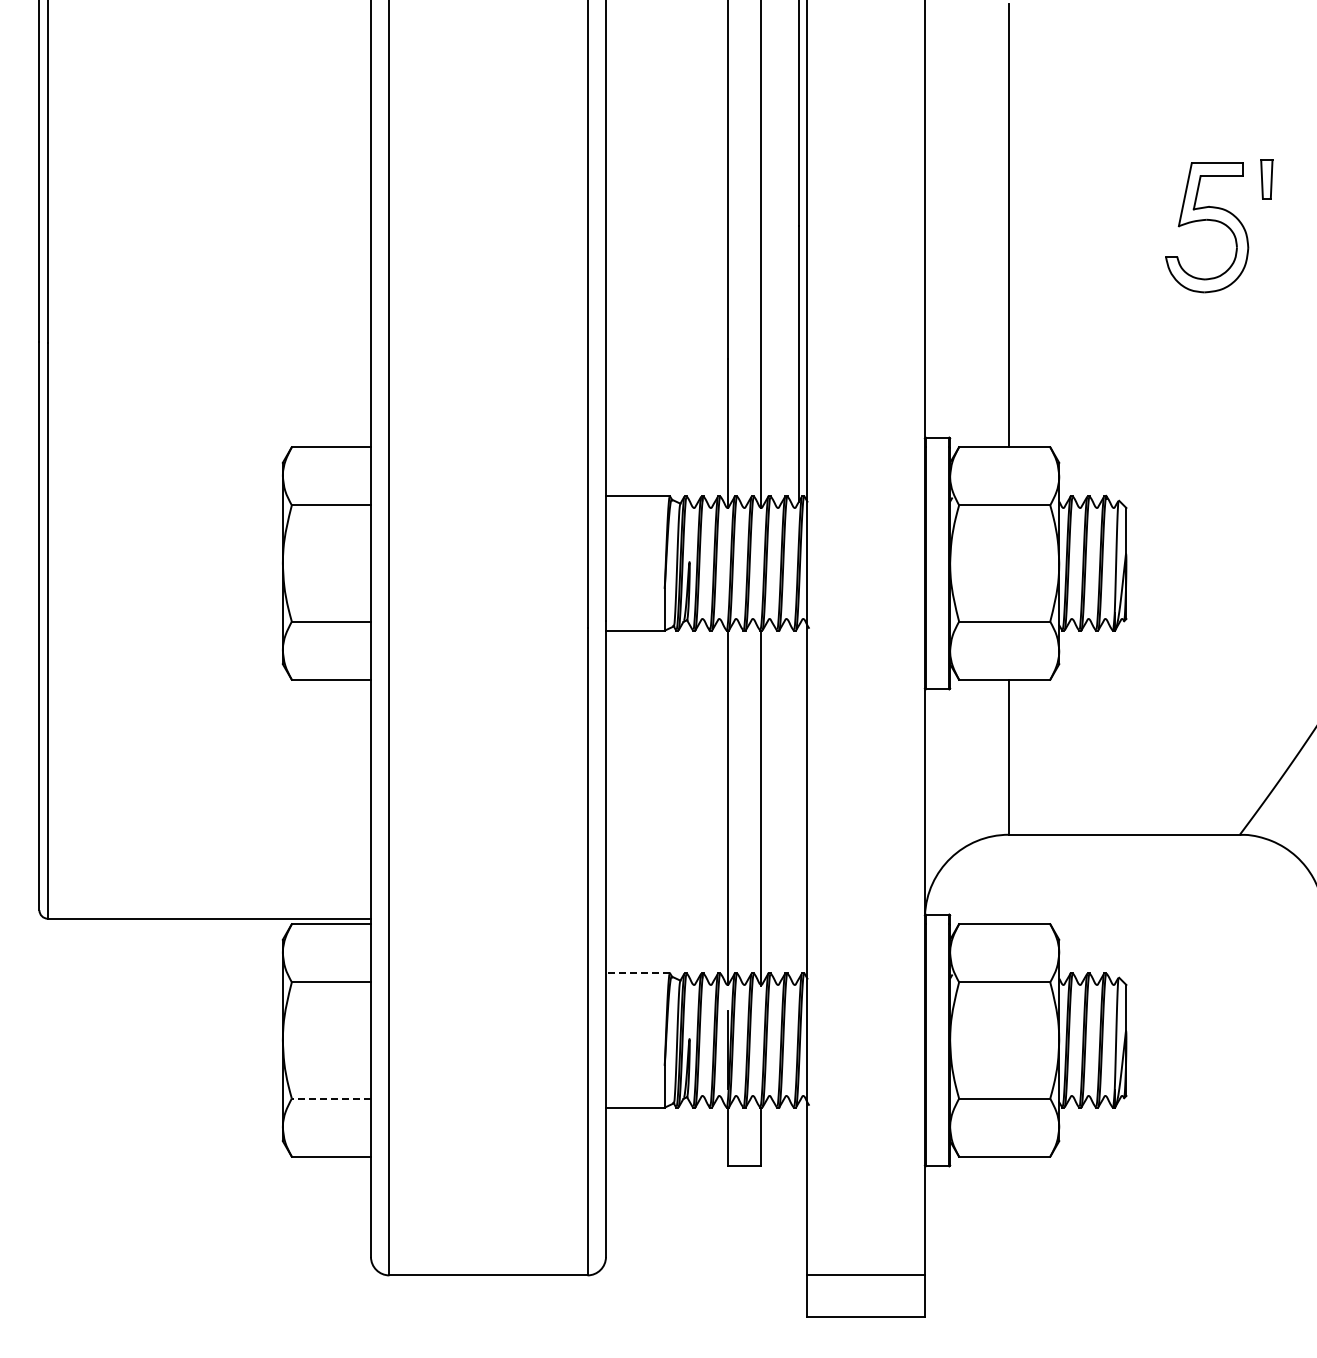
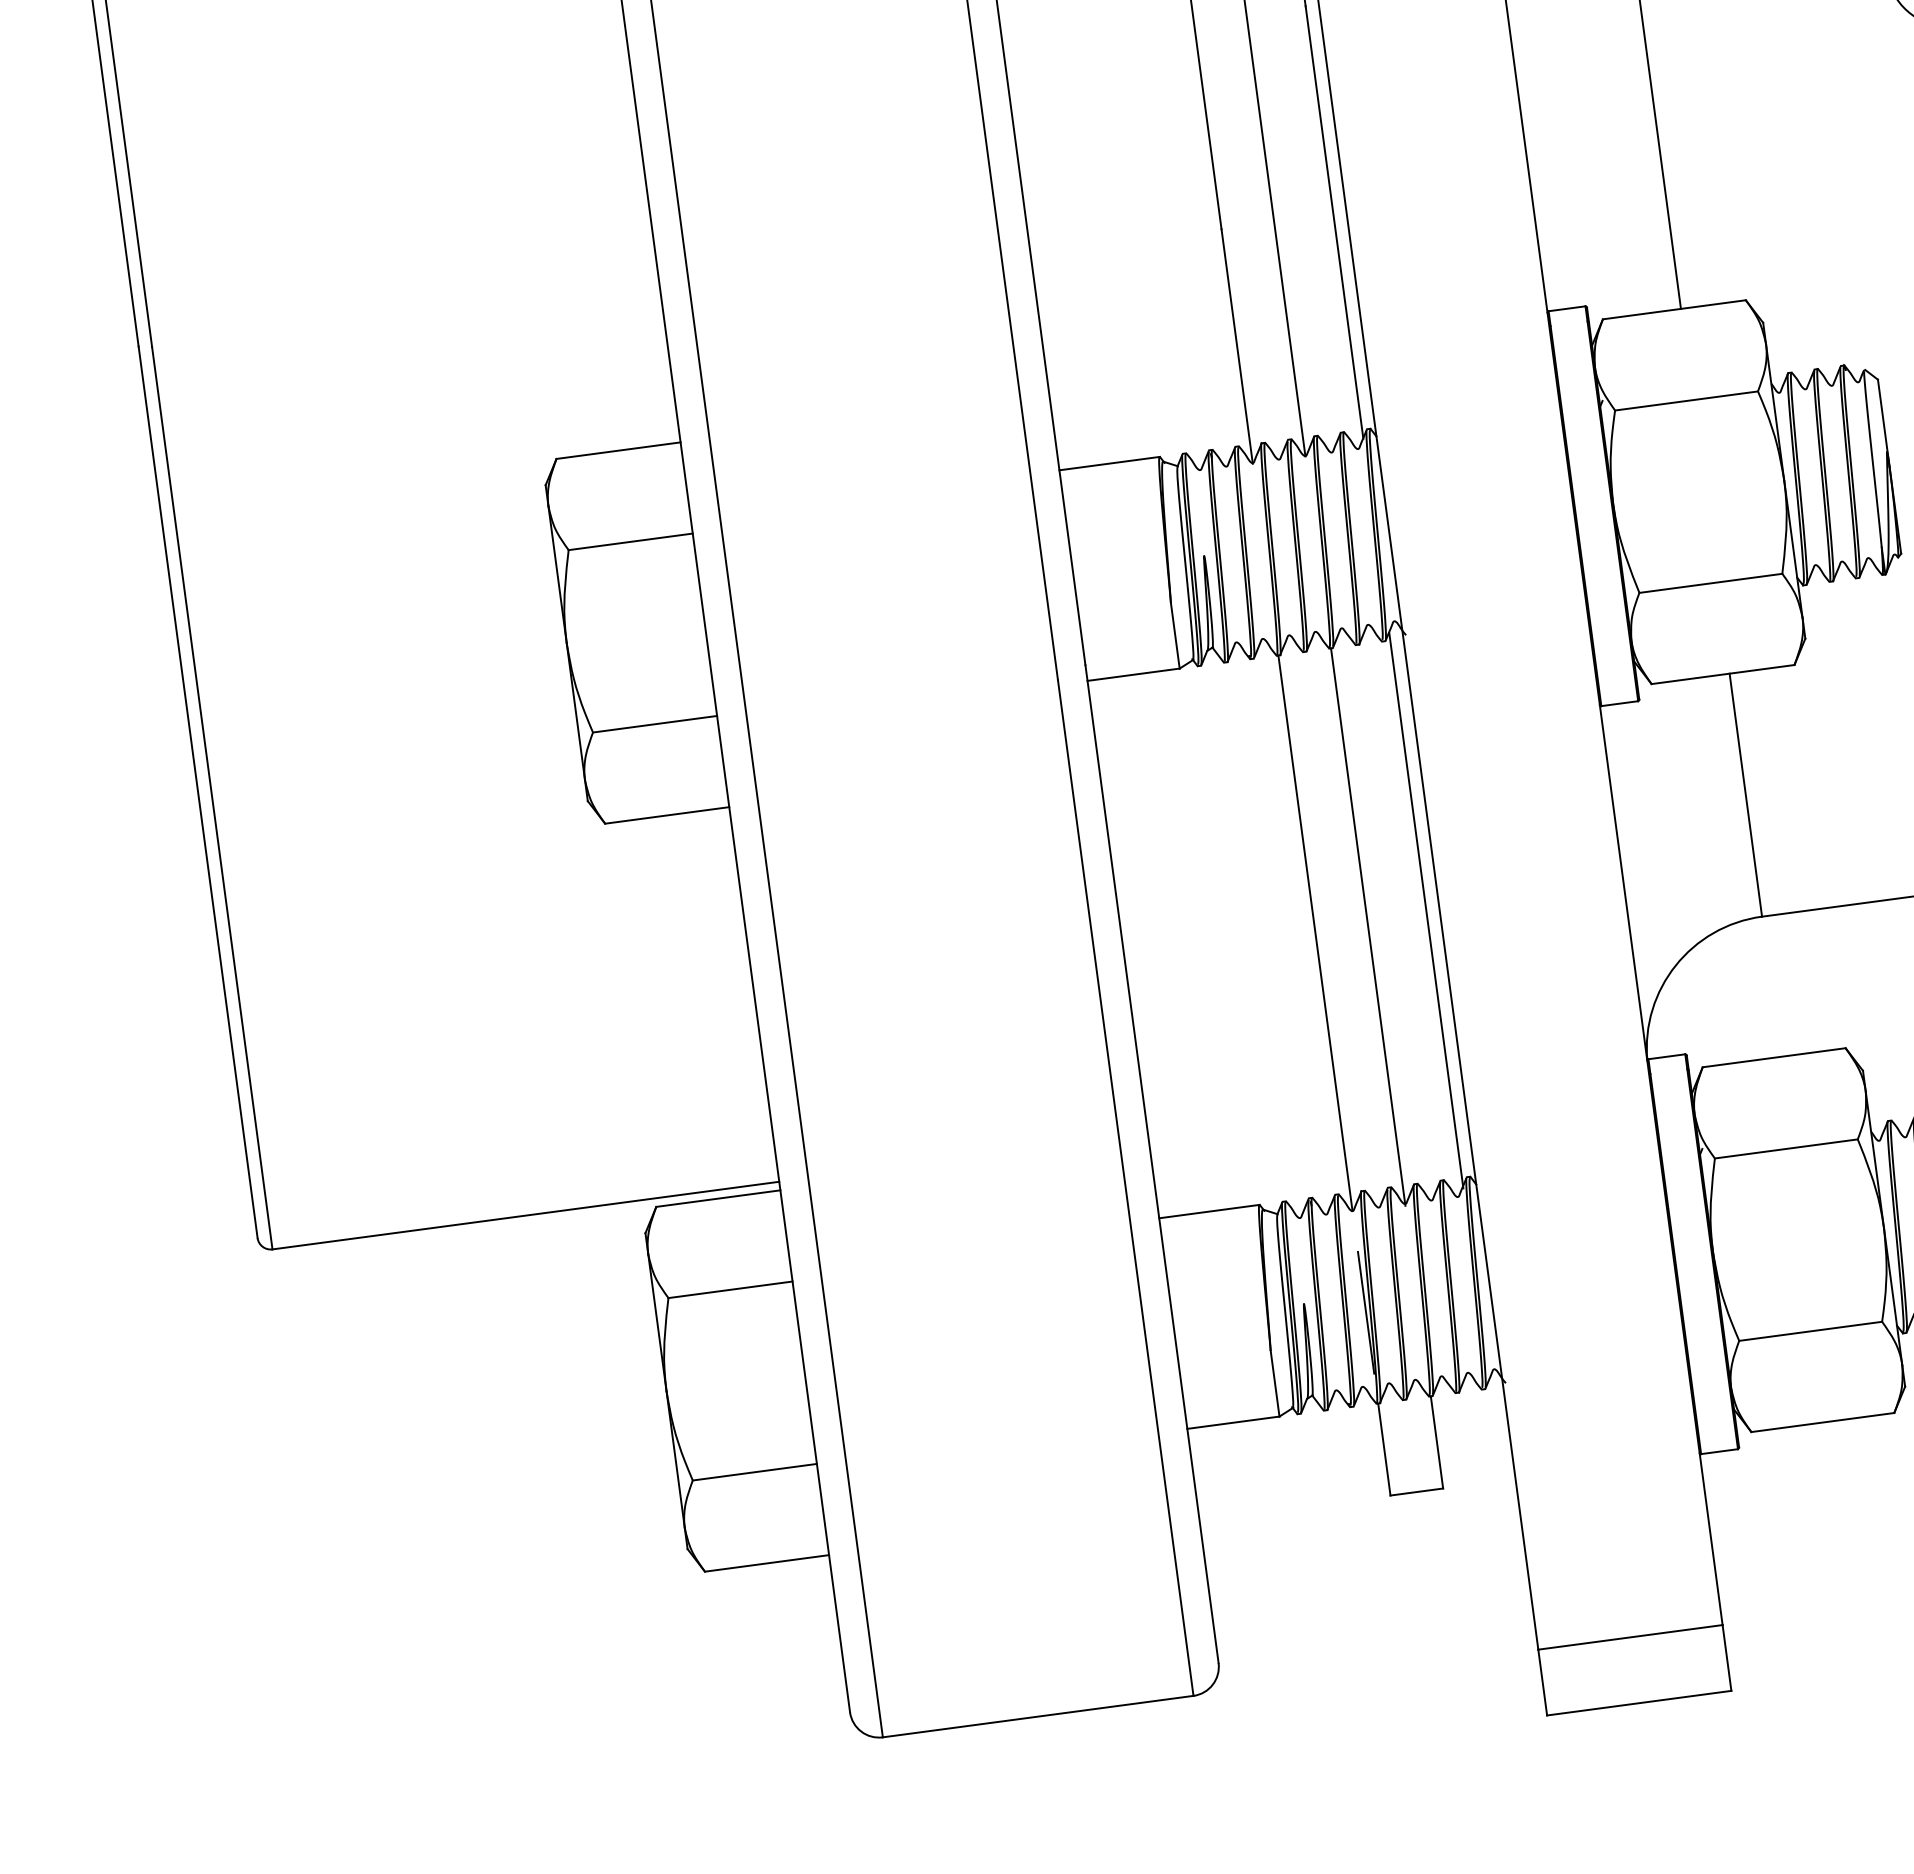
line: (799, 803) -> (1427, 911), added
line: (638, 973) -> (1210, 1211), dashed -> solid
line: (331, 1098) -> (754, 1472), dashed -> solid

